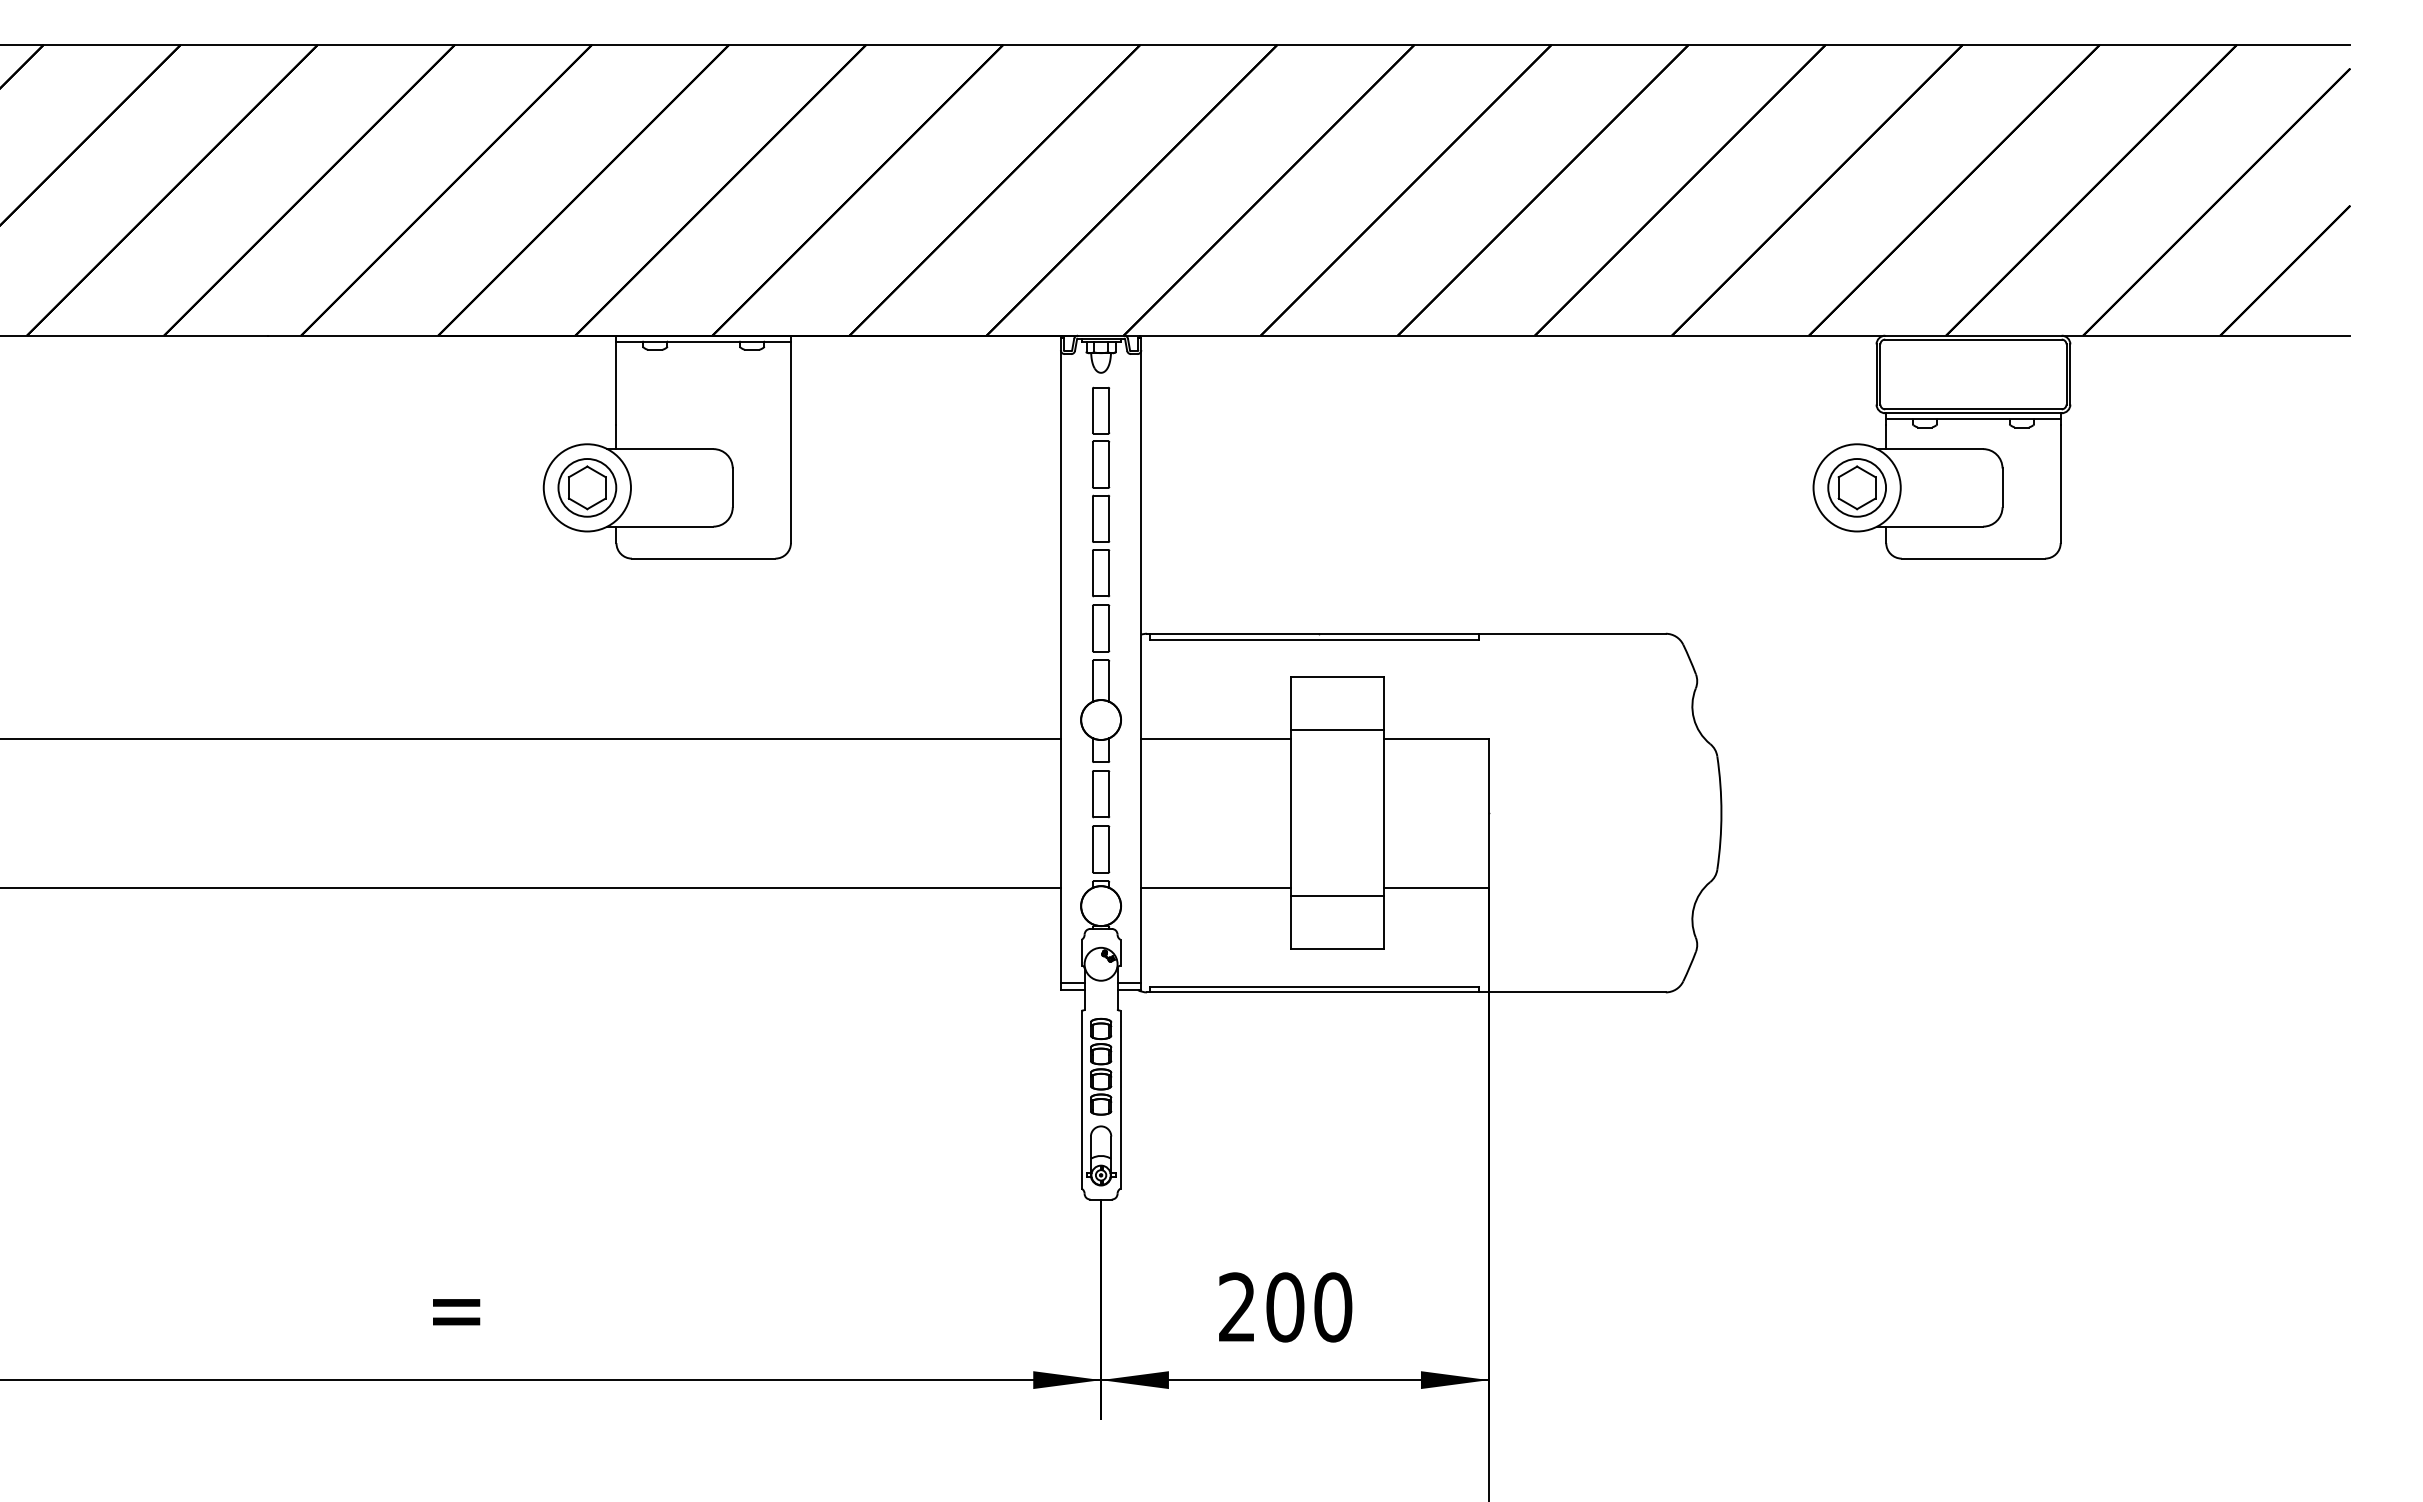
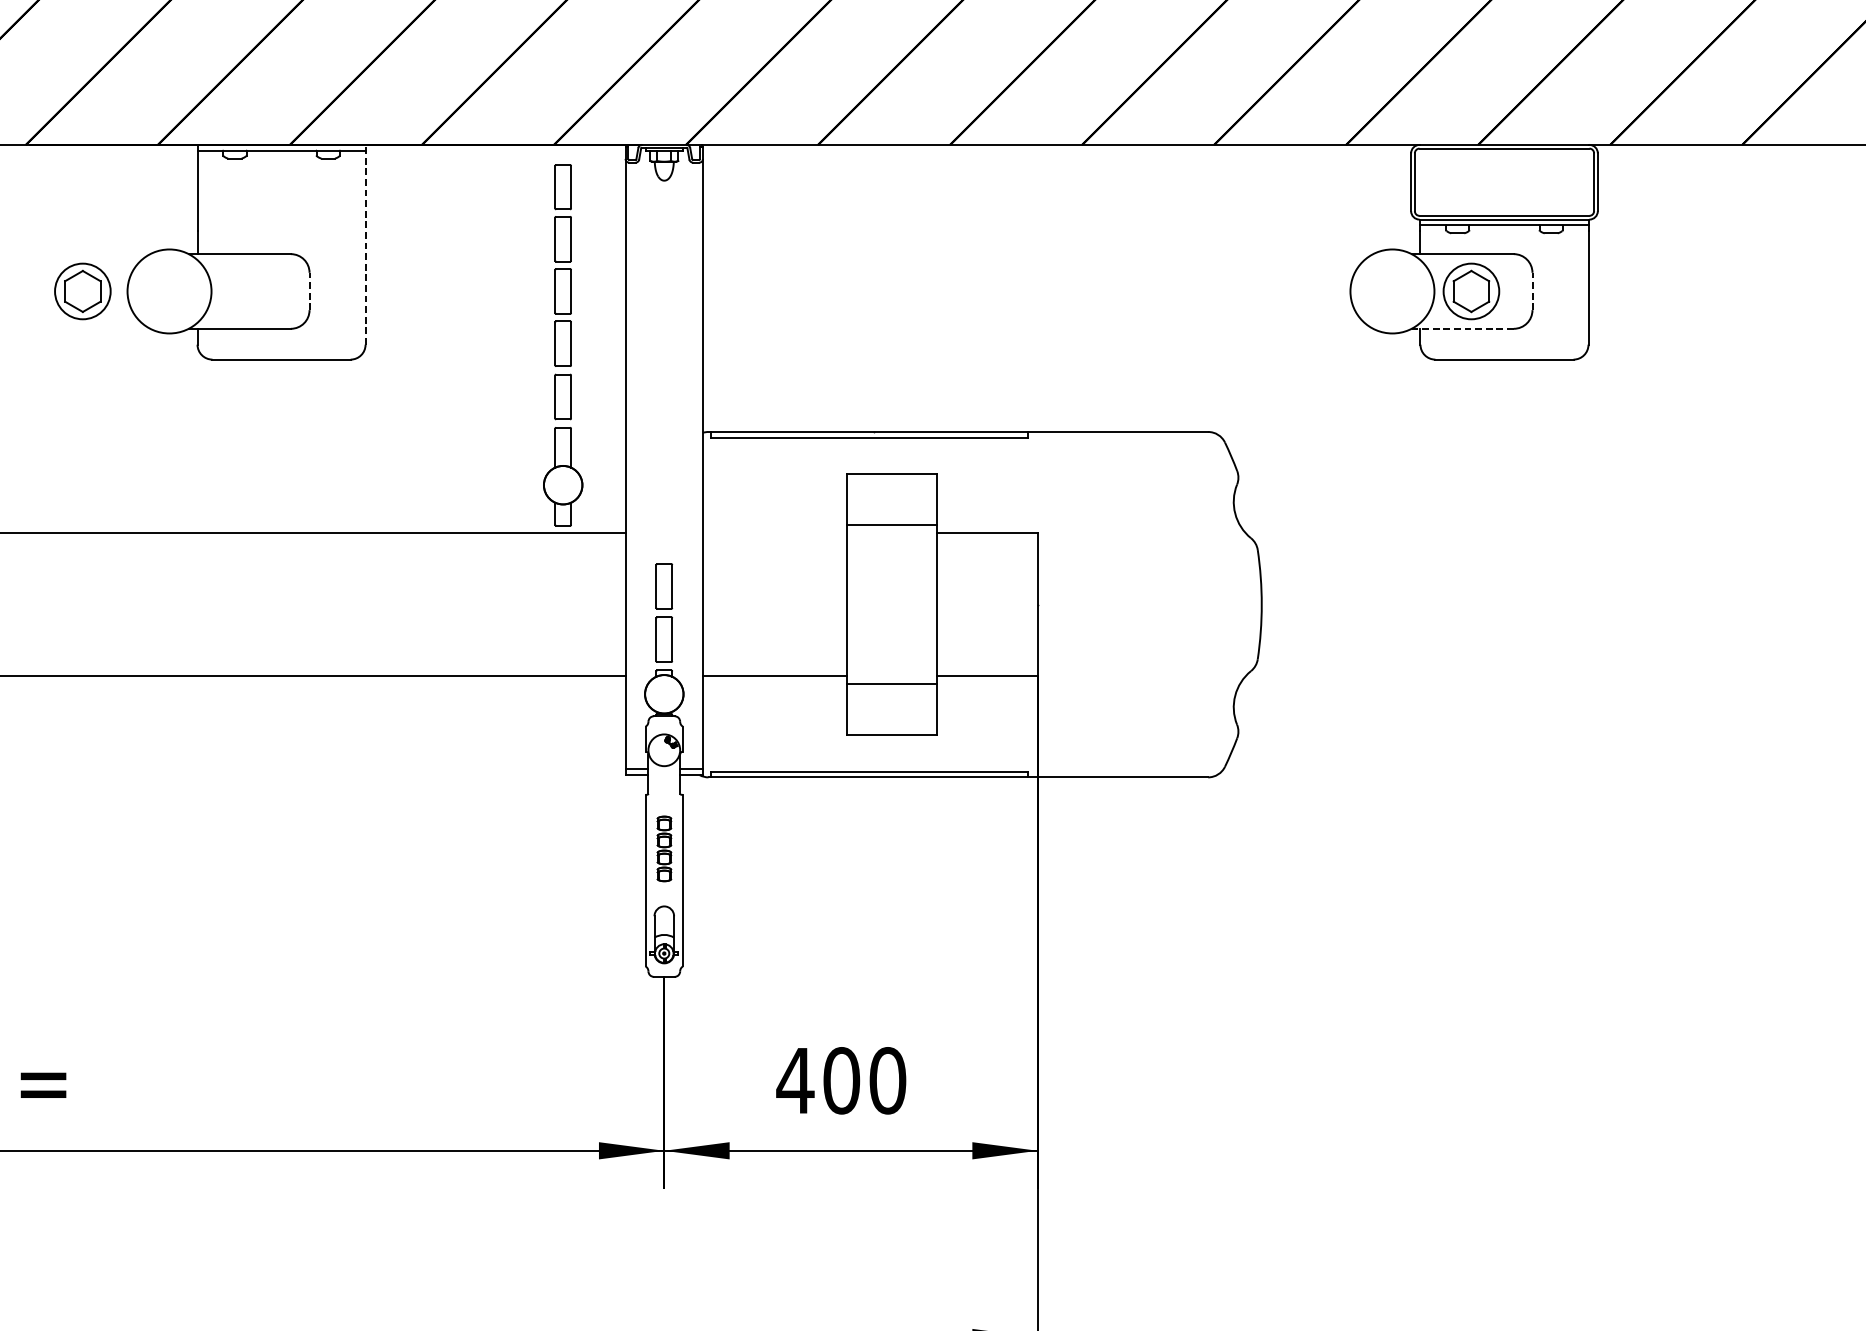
line: (790, 439) -> (365, 244), solid -> dashed
part: (587, 487) -> (82, 291), moved
line: (732, 487) -> (309, 291), solid -> dashed
part: (1856, 487) -> (1470, 291), moved
line: (2002, 487) -> (1532, 291), solid -> dashed
line: (1930, 526) -> (1463, 328), solid -> dashed
part: (1100, 574) -> (562, 345), moved
line: (1216, 738) -> (775, 532), removed
part: (1101, 1066) -> (664, 848), size x0.7
text: (1237, 1306) -> (795, 1079), 200 -> 400

